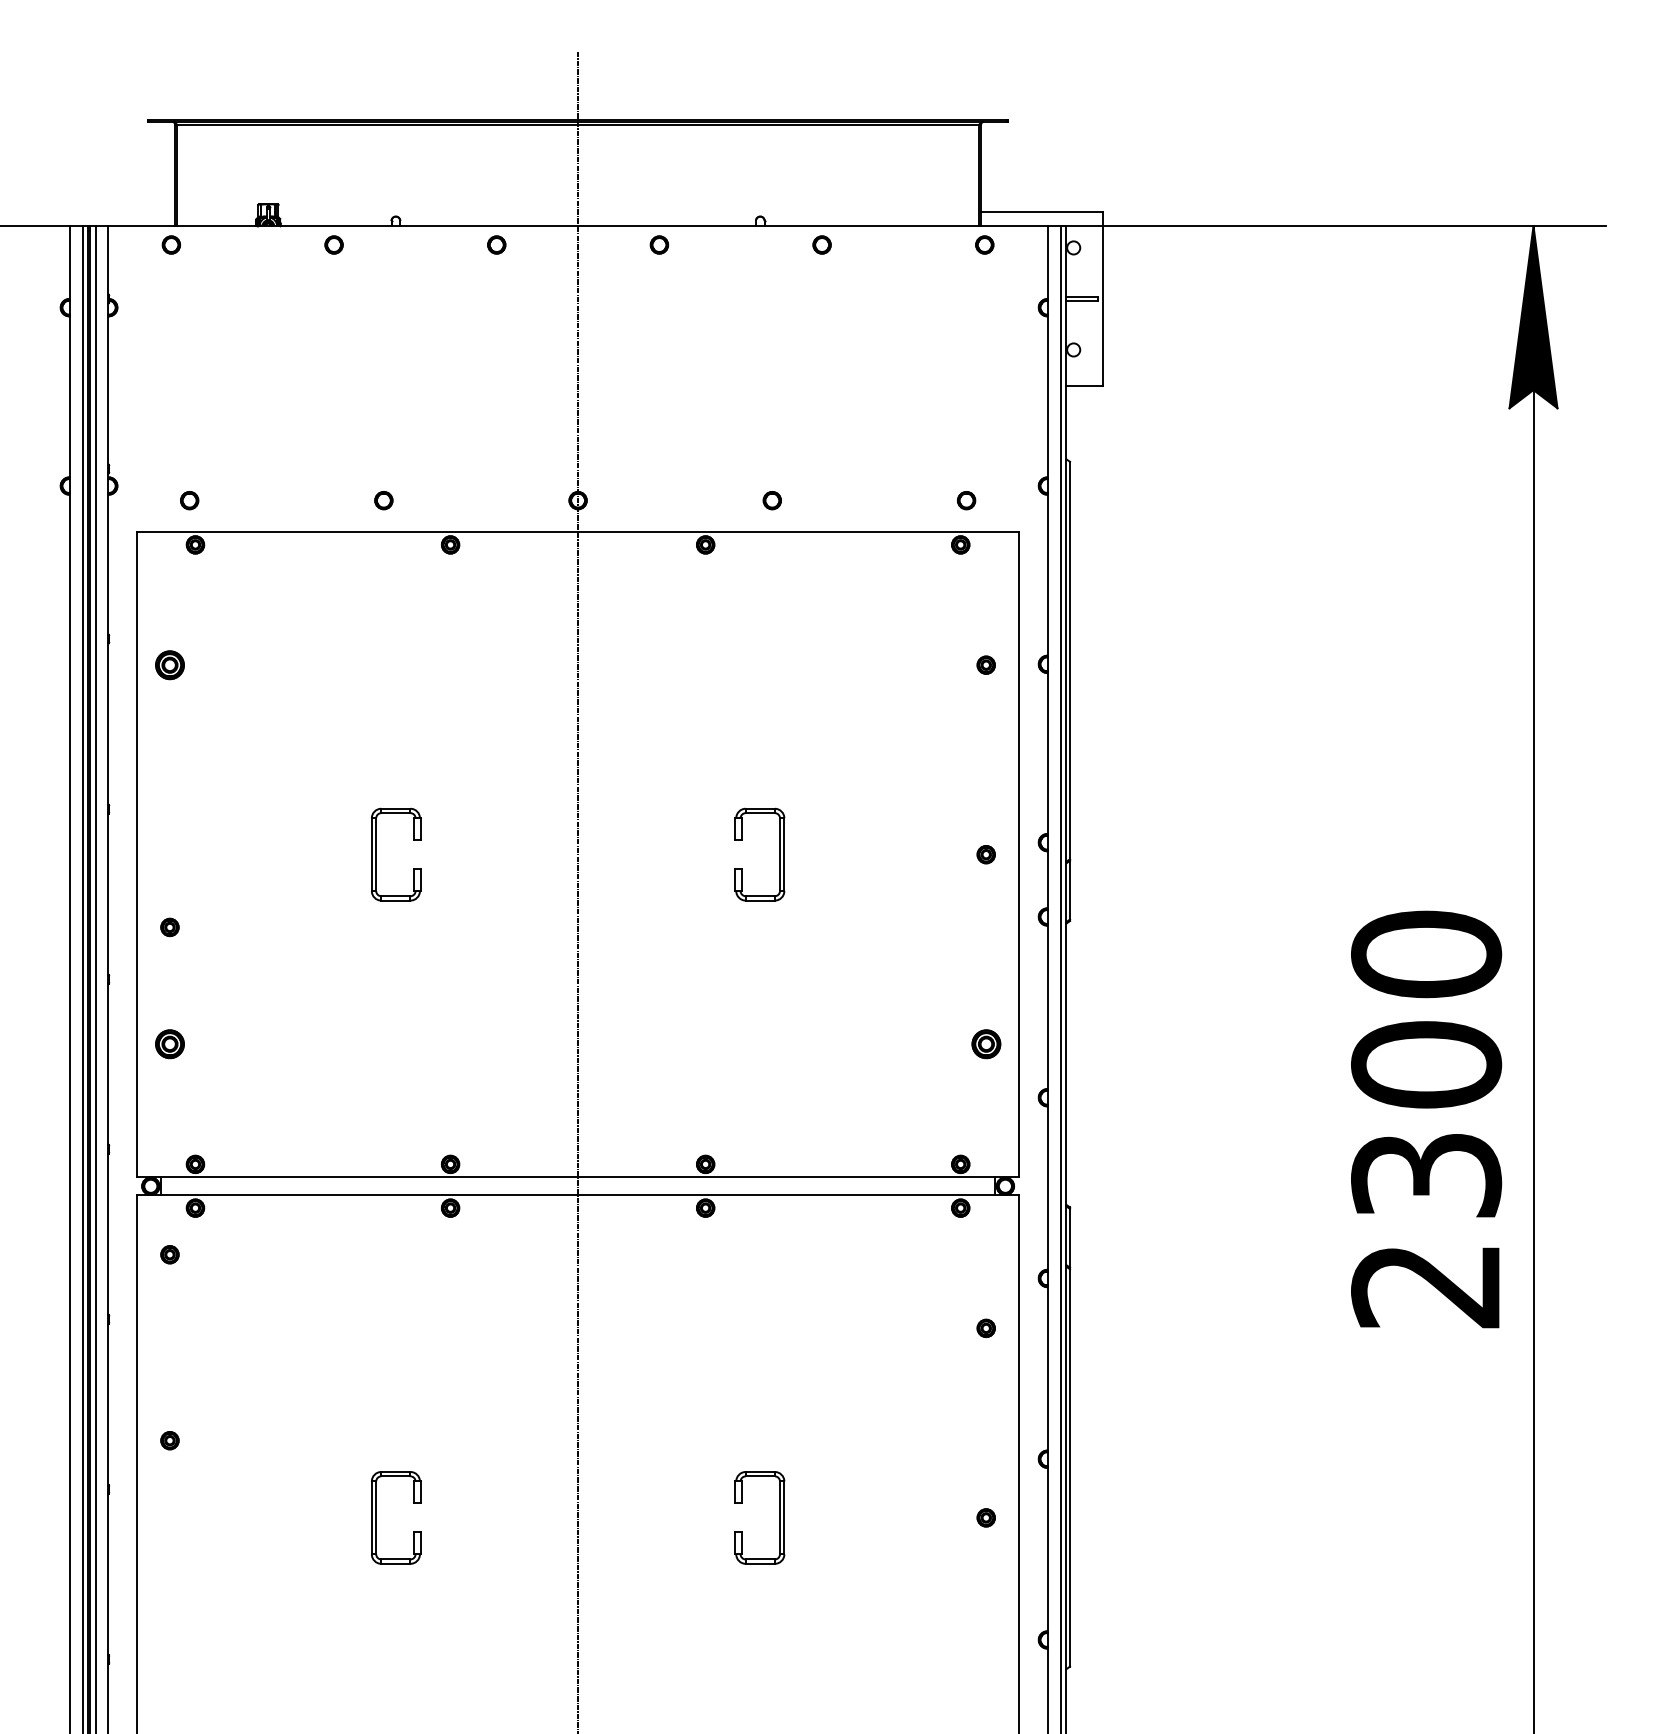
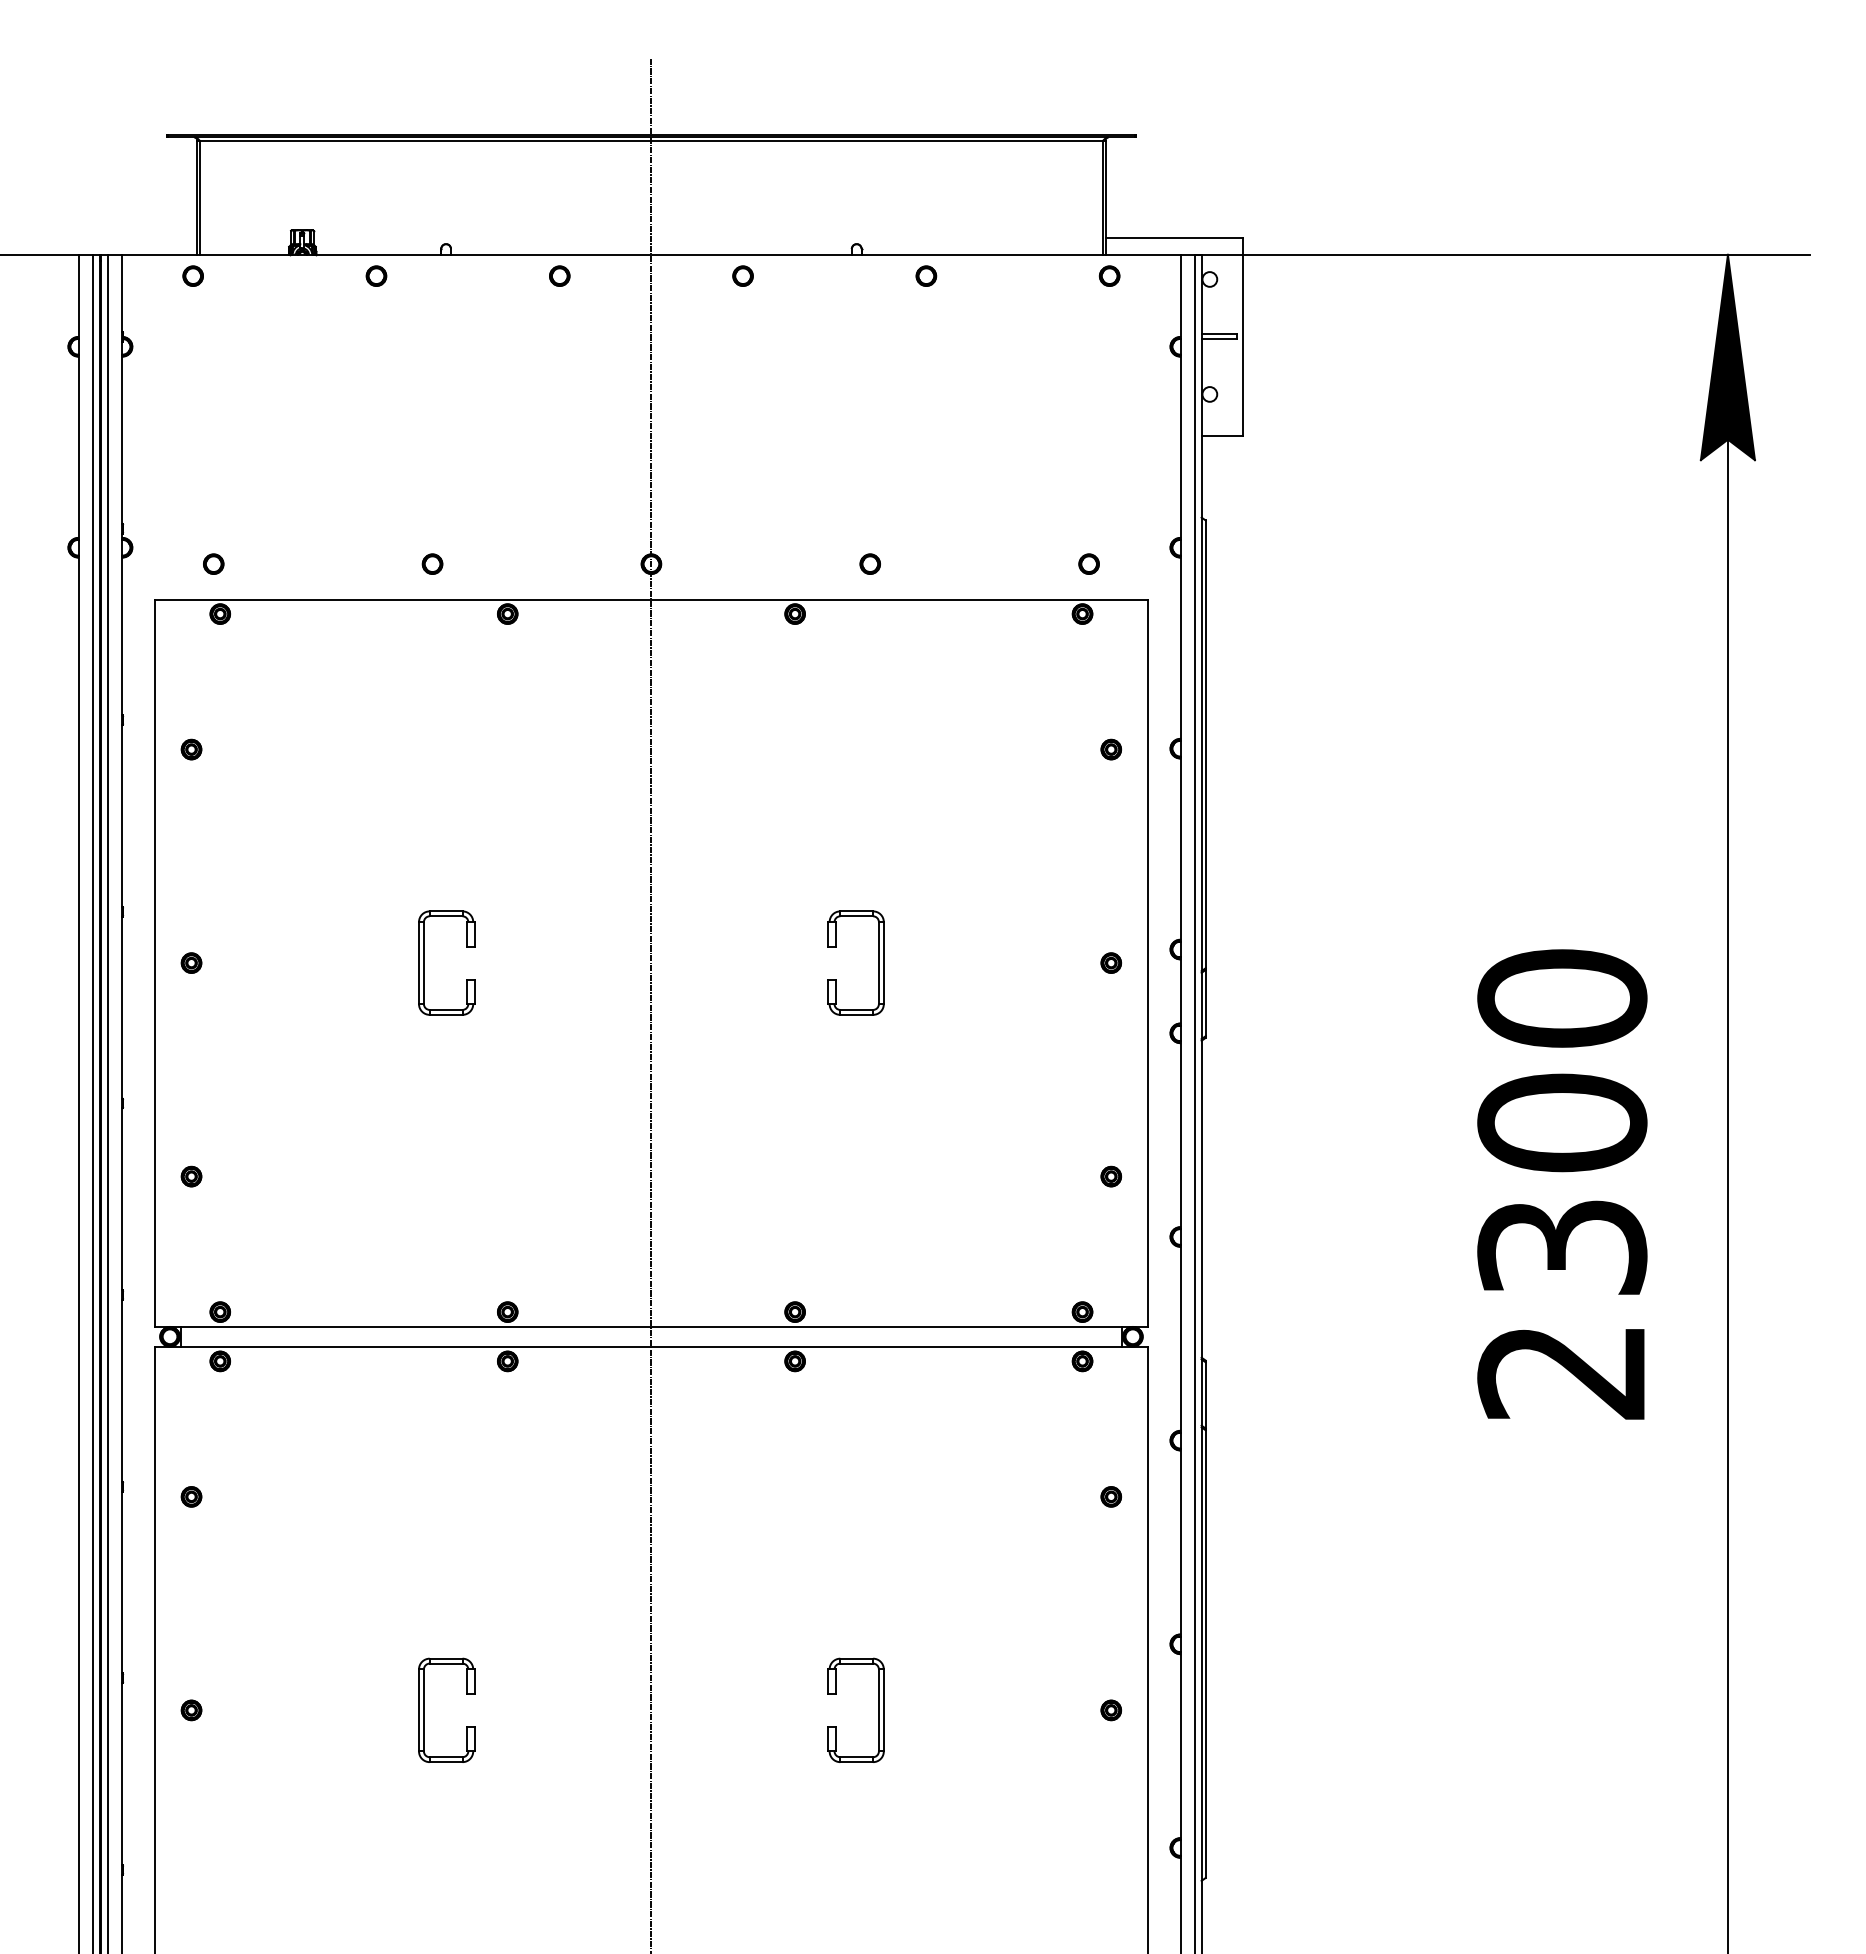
part: (169, 665) -> (191, 749), size x0.62
part: (169, 926) -> (191, 962), moved
part: (169, 1044) -> (191, 1176), size x0.62
part: (985, 1044) -> (1110, 1176), size x0.62
text: (1426, 1119) -> (1562, 1184), moved
part: (169, 1254) -> (191, 1496), moved
part: (169, 1440) -> (191, 1710), moved

